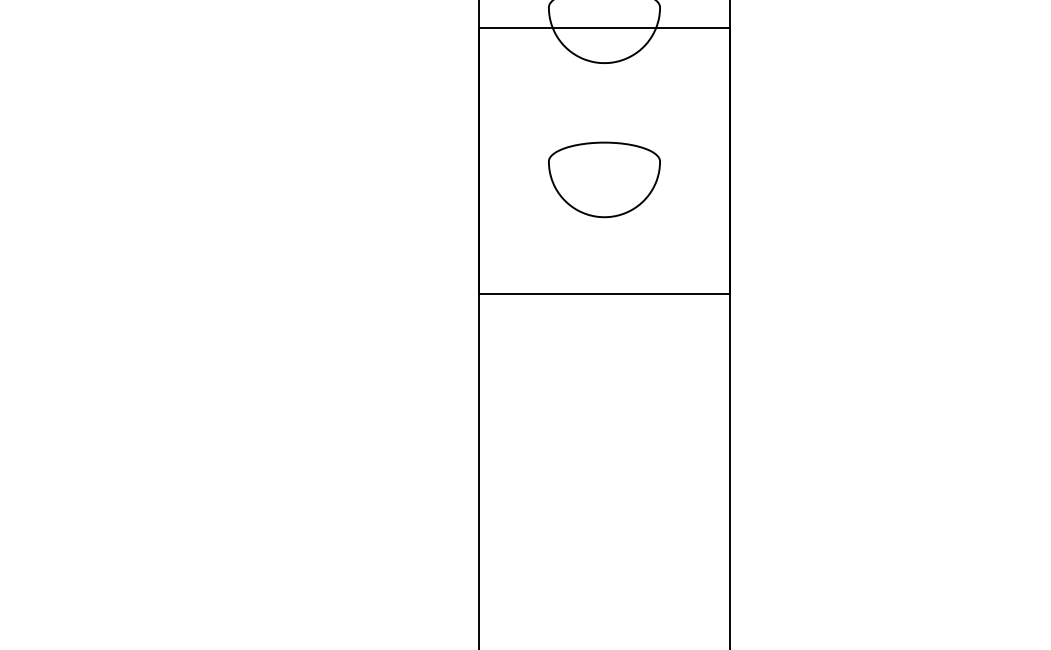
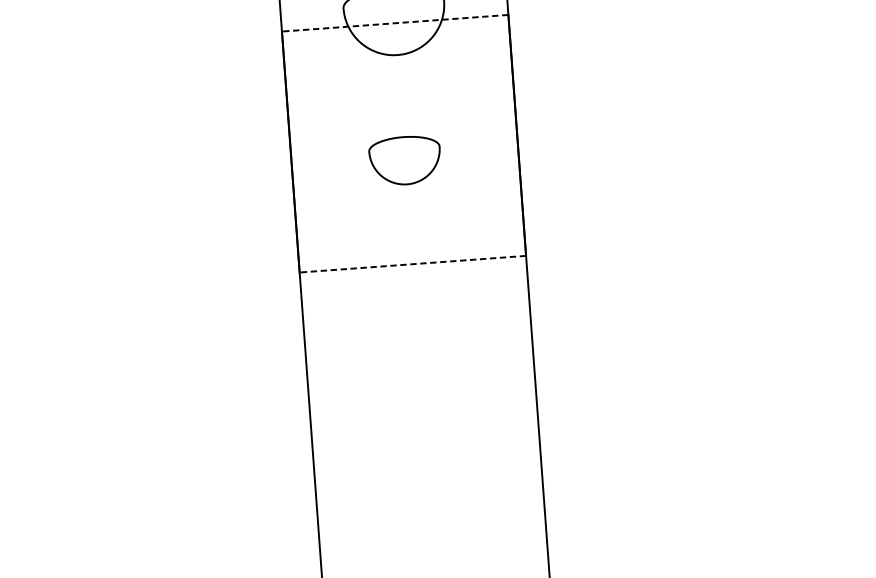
line: (603, 27) -> (394, 22), solid -> dashed
part: (604, 179) -> (405, 160), size x0.7
line: (603, 294) -> (412, 264), solid -> dashed

